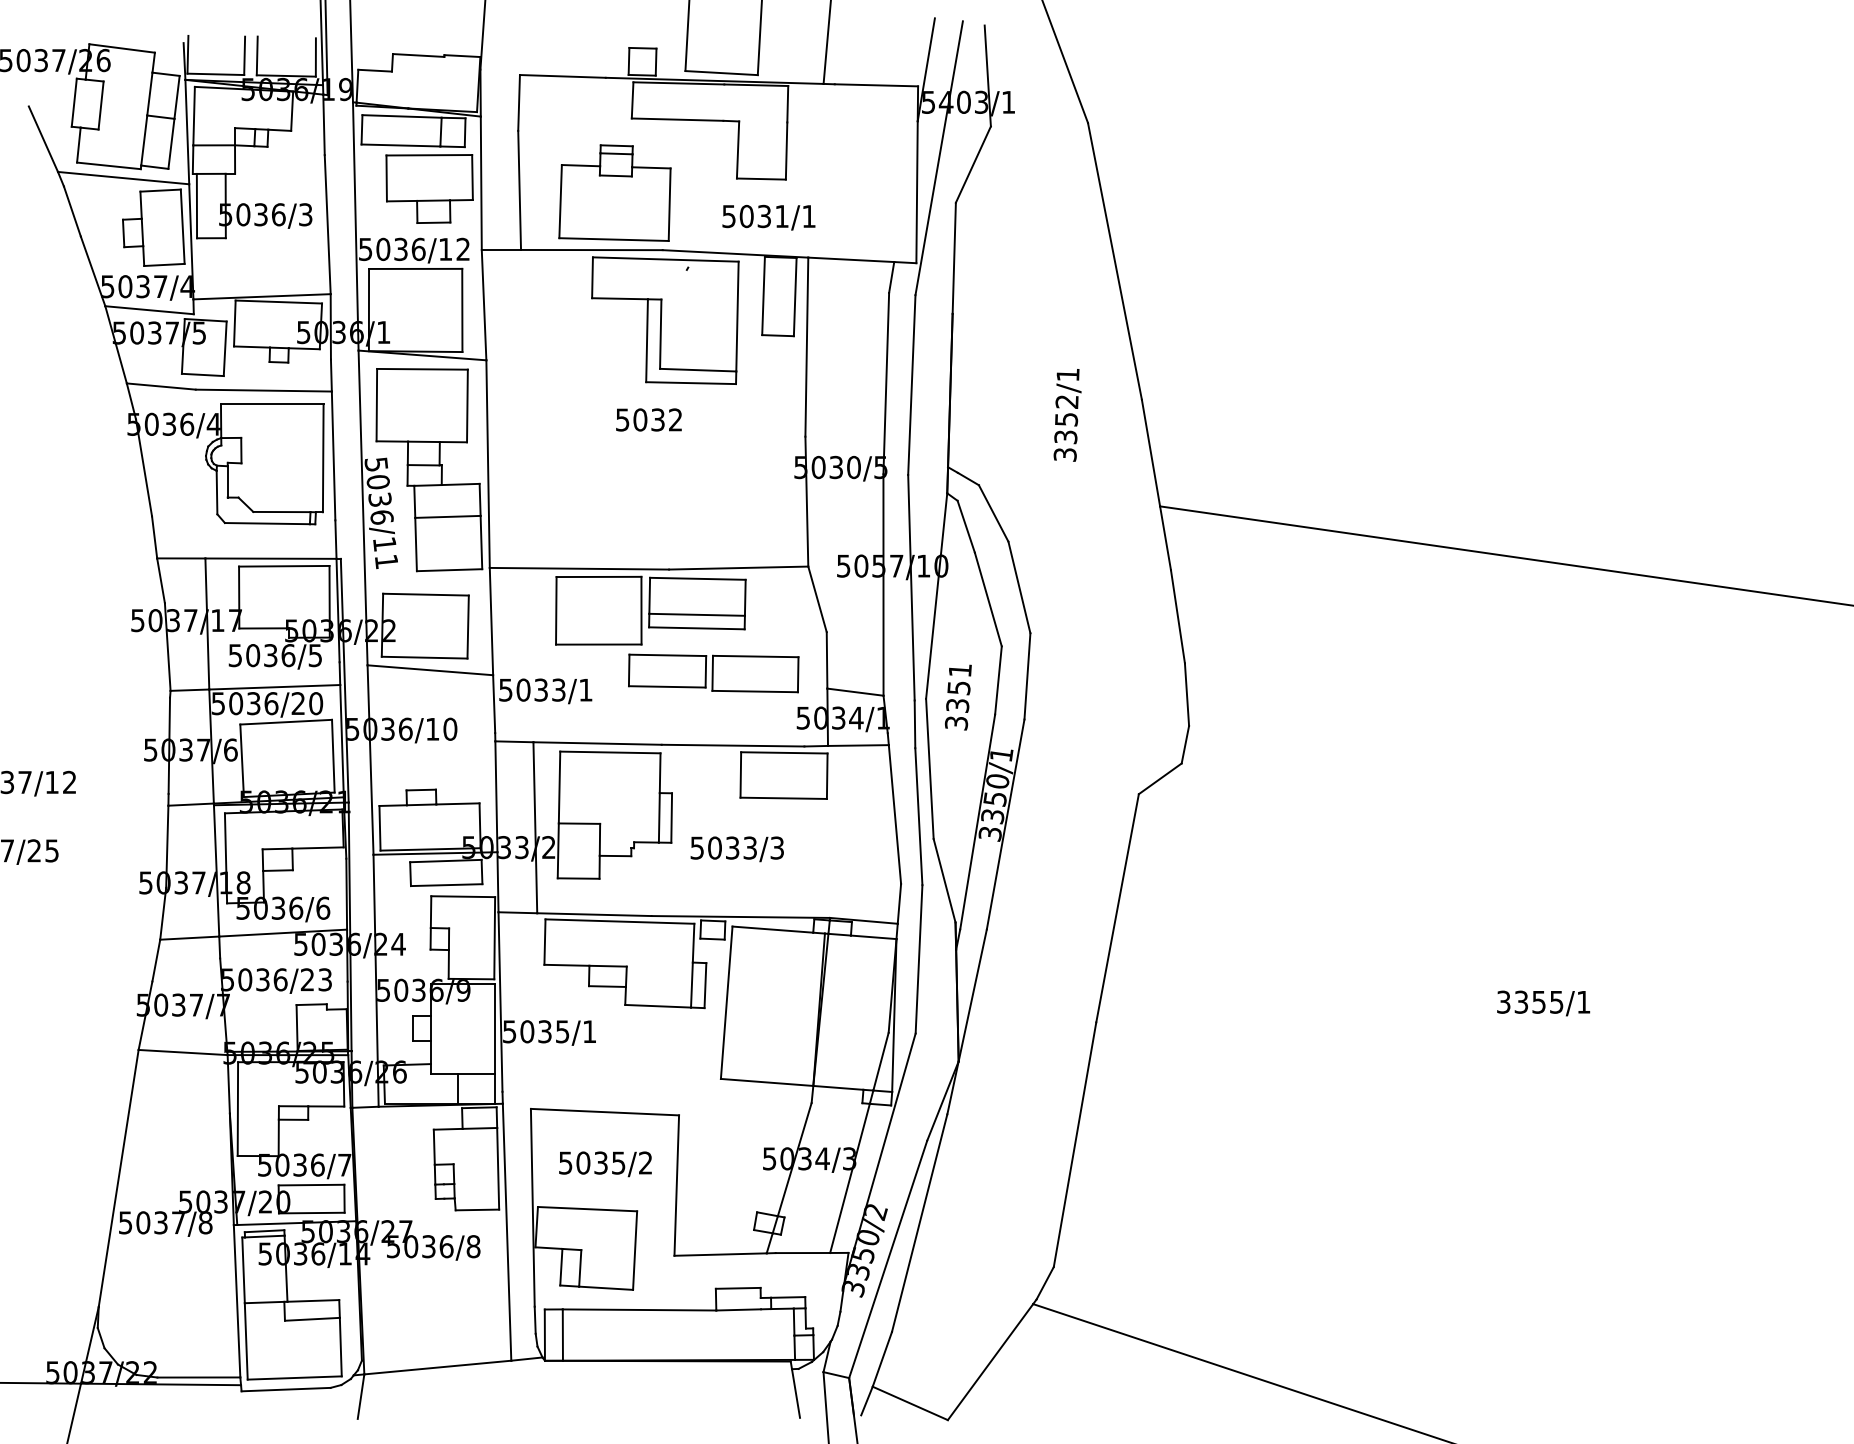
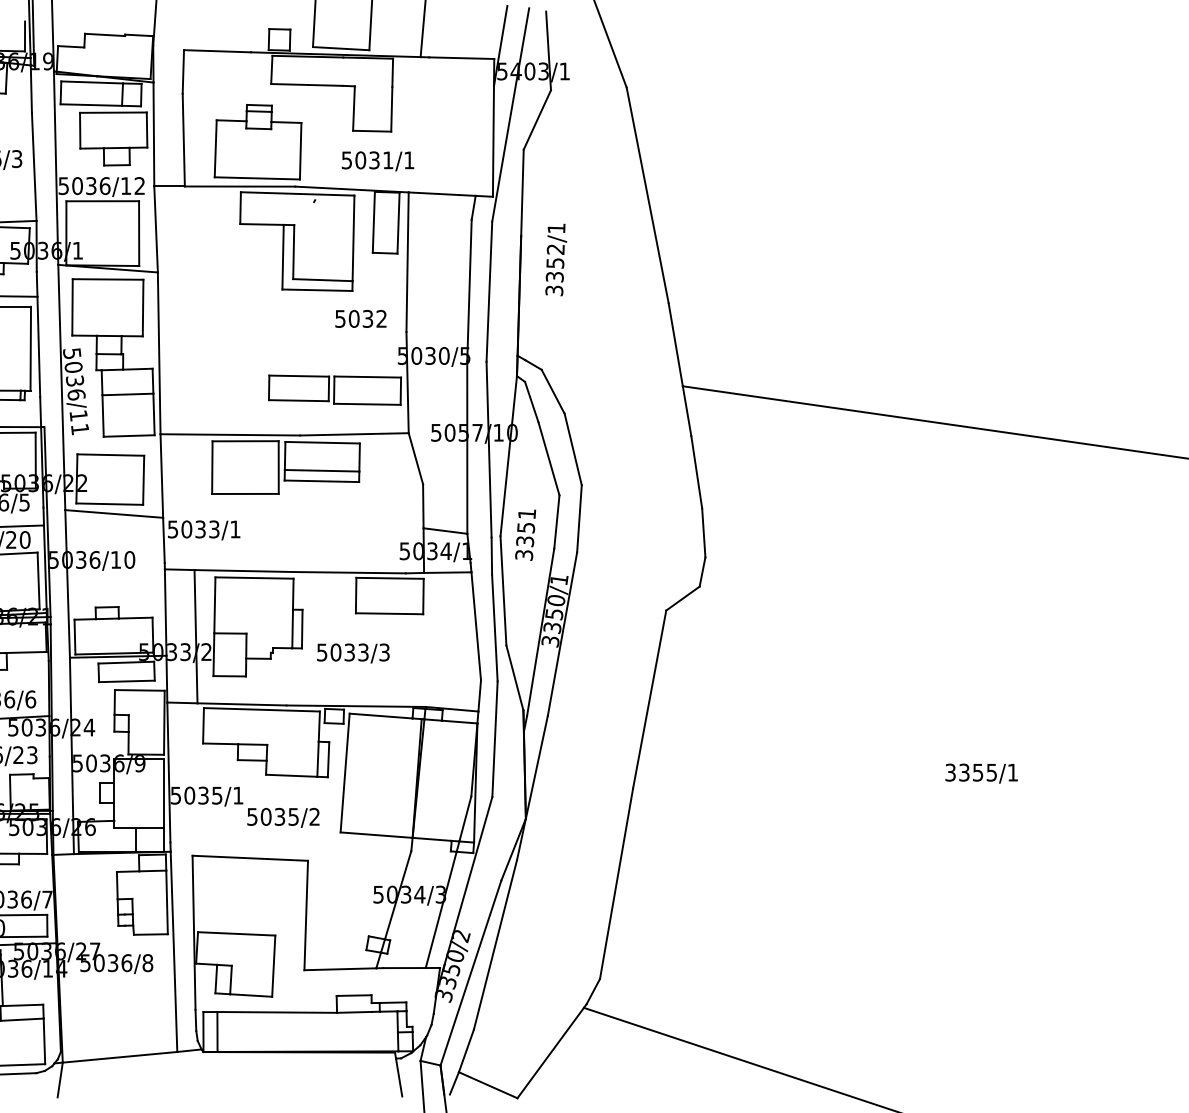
text: (1067, 415) -> (556, 260), moved
text: (648, 419) -> (360, 318), moved
part: (713, 673) -> (334, 390), moved
text: (605, 1164) -> (283, 818), moved

